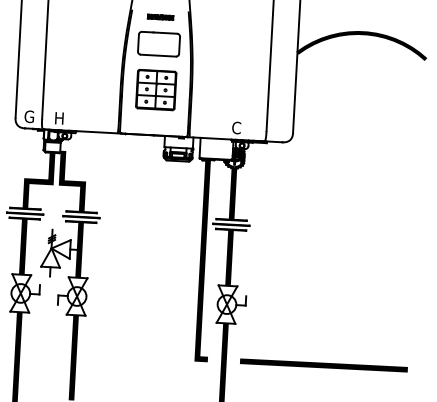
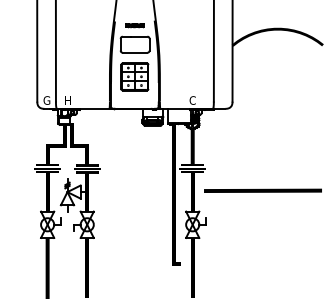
line: (323, 364) -> (262, 190), moved

